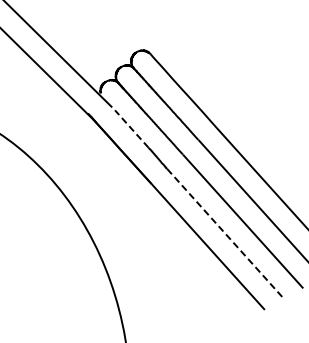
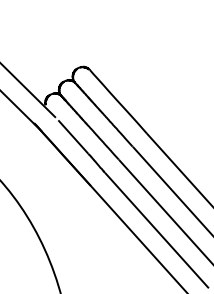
line: (131, 128) -> (73, 136), dashed -> solid
line: (225, 234) -> (156, 231), dashed -> solid

